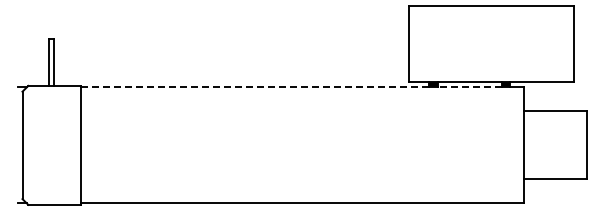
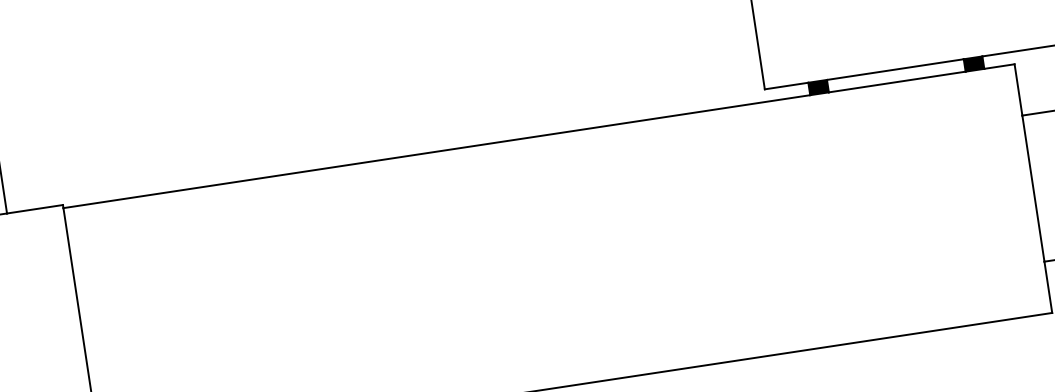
line: (255, 87) -> (438, 151), dashed -> solid
line: (469, 87) -> (896, 82), dashed -> solid

